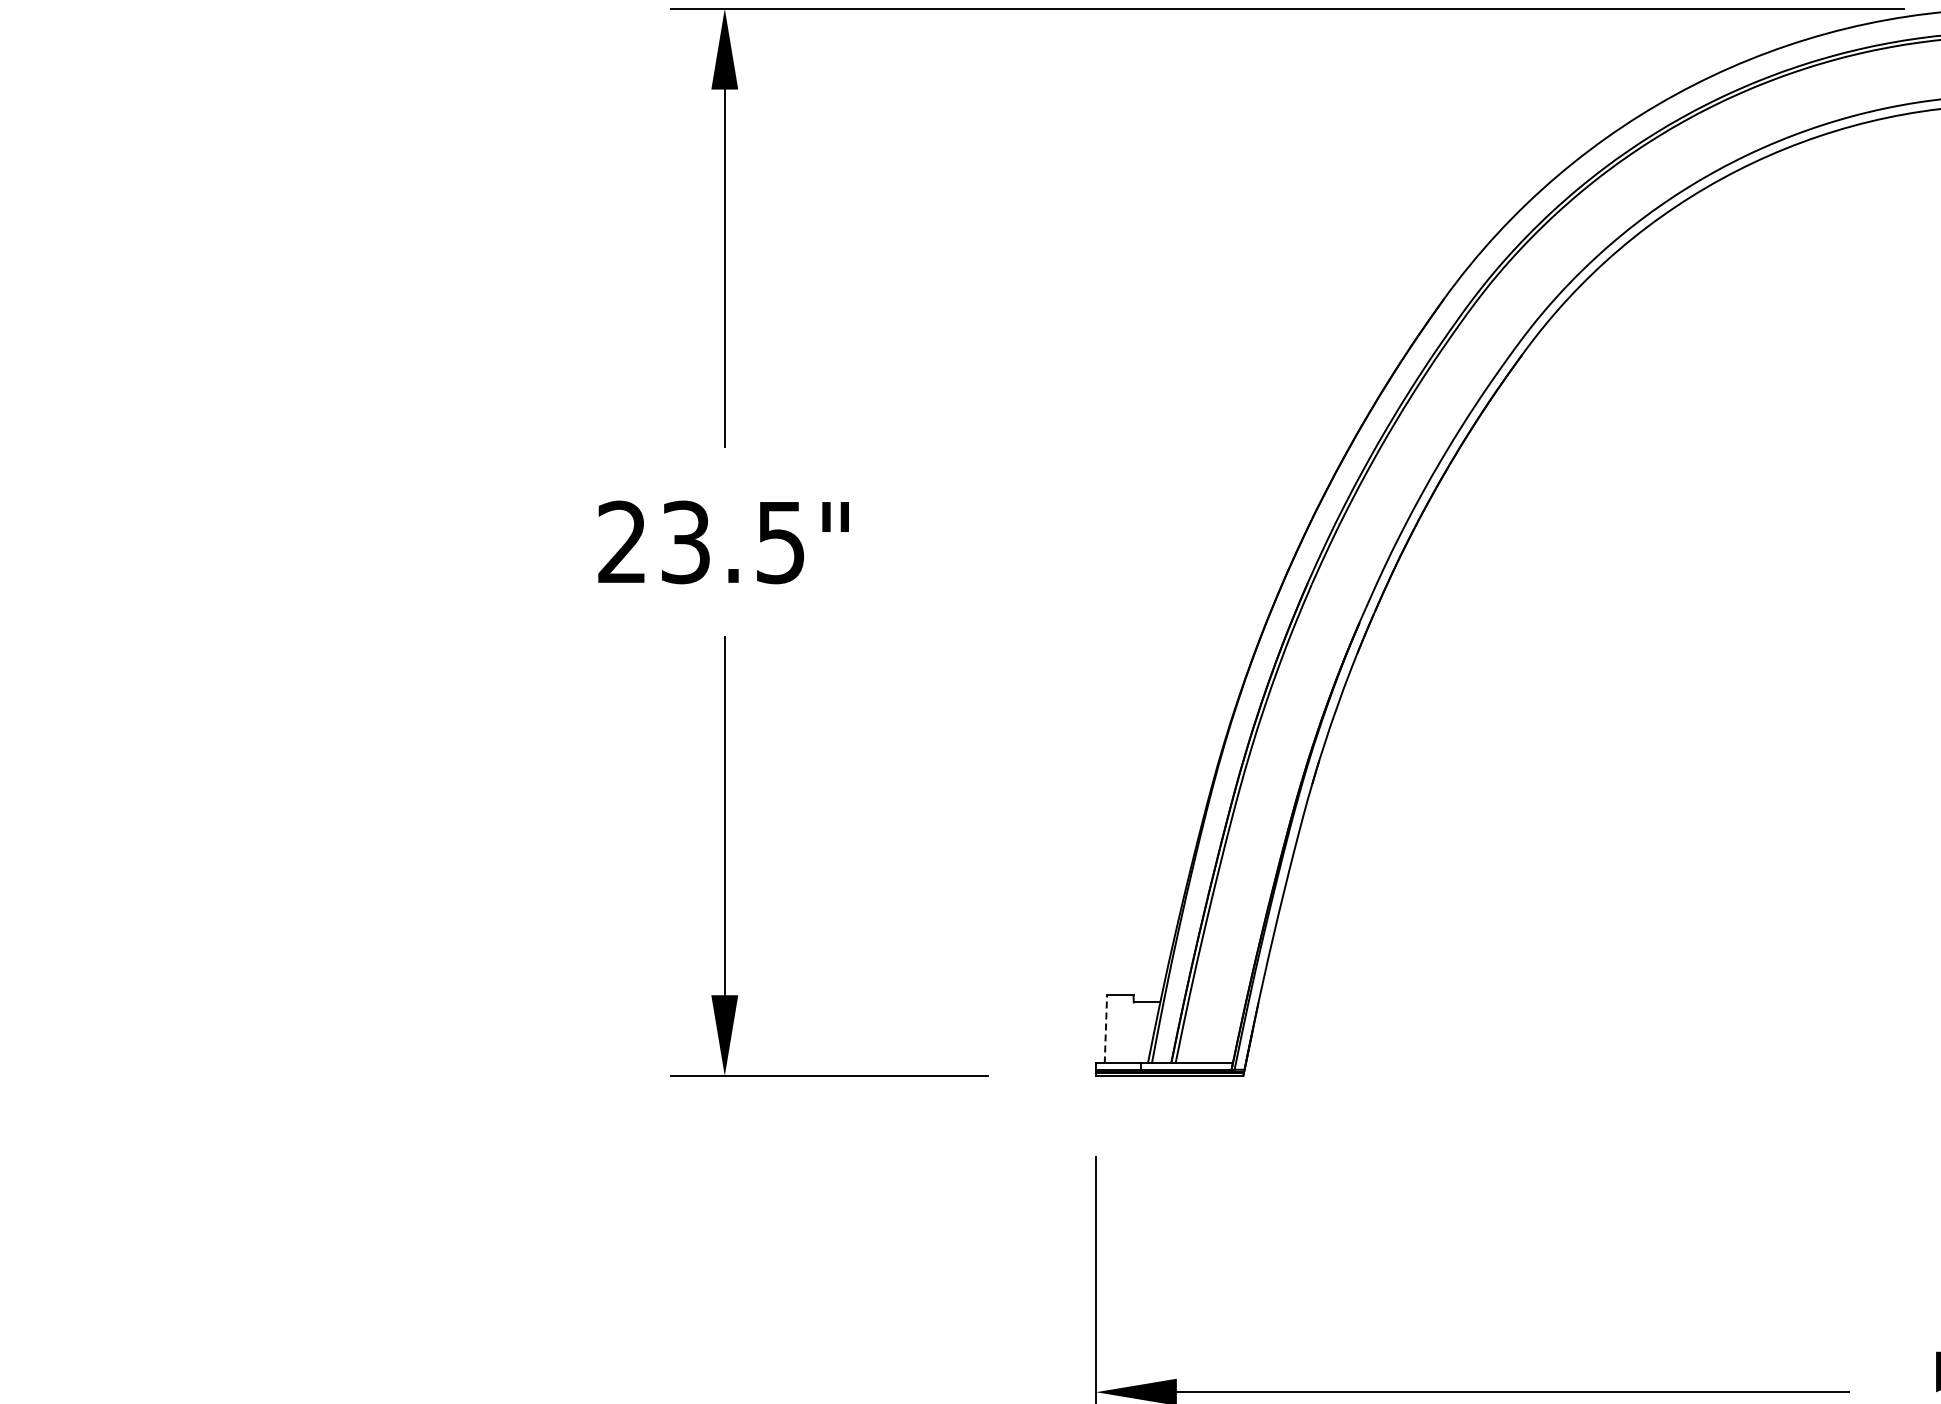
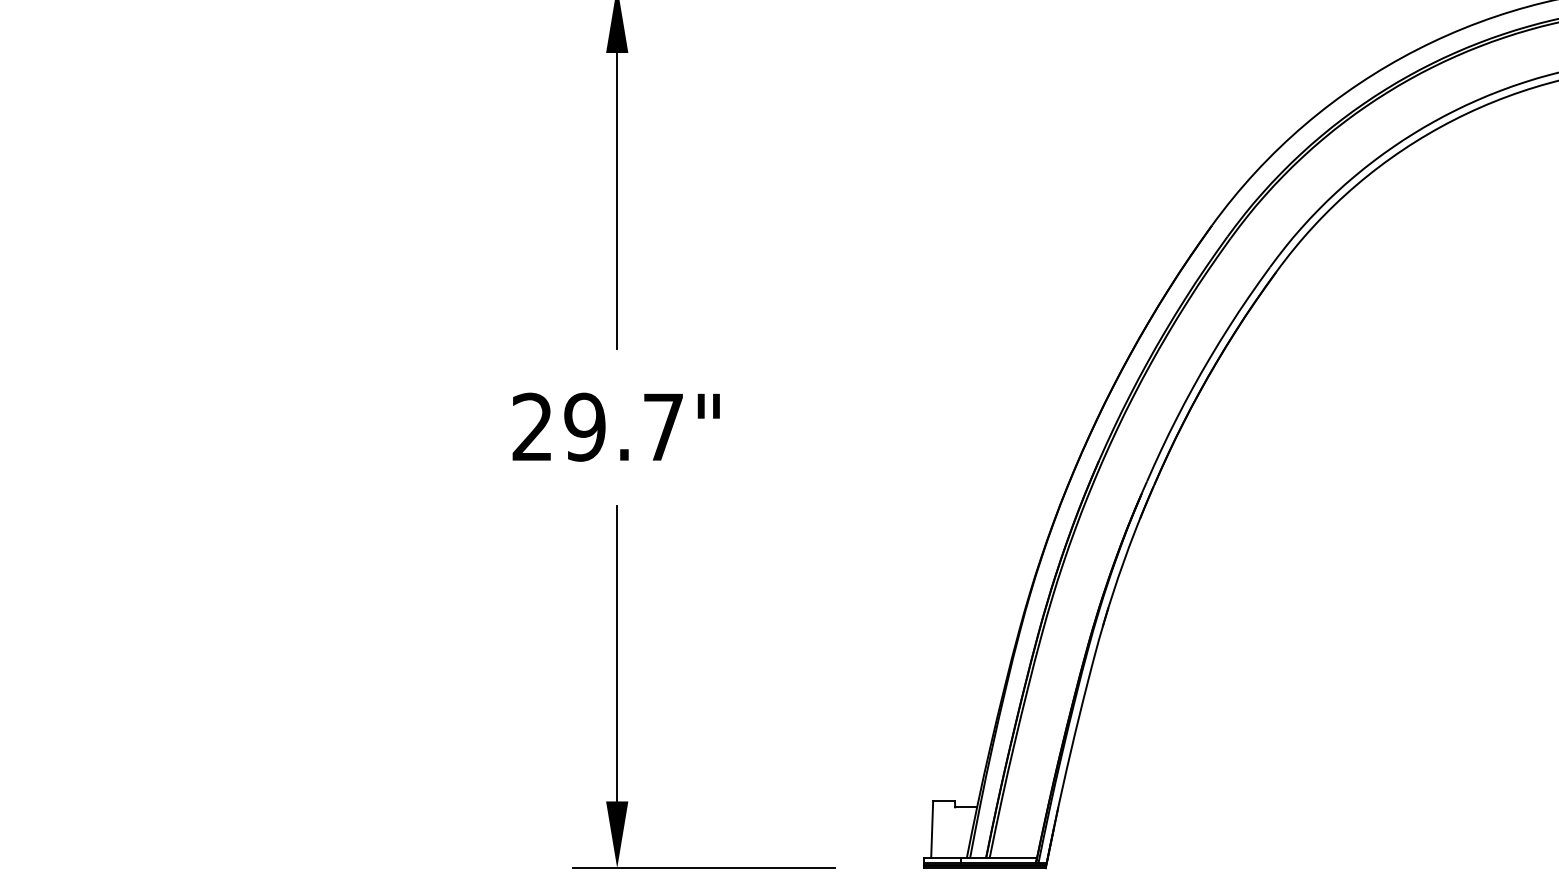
text: (732, 542) -> (623, 427), 23.5" -> 29.7"
line: (1105, 1028) -> (931, 828), dashed -> solid

